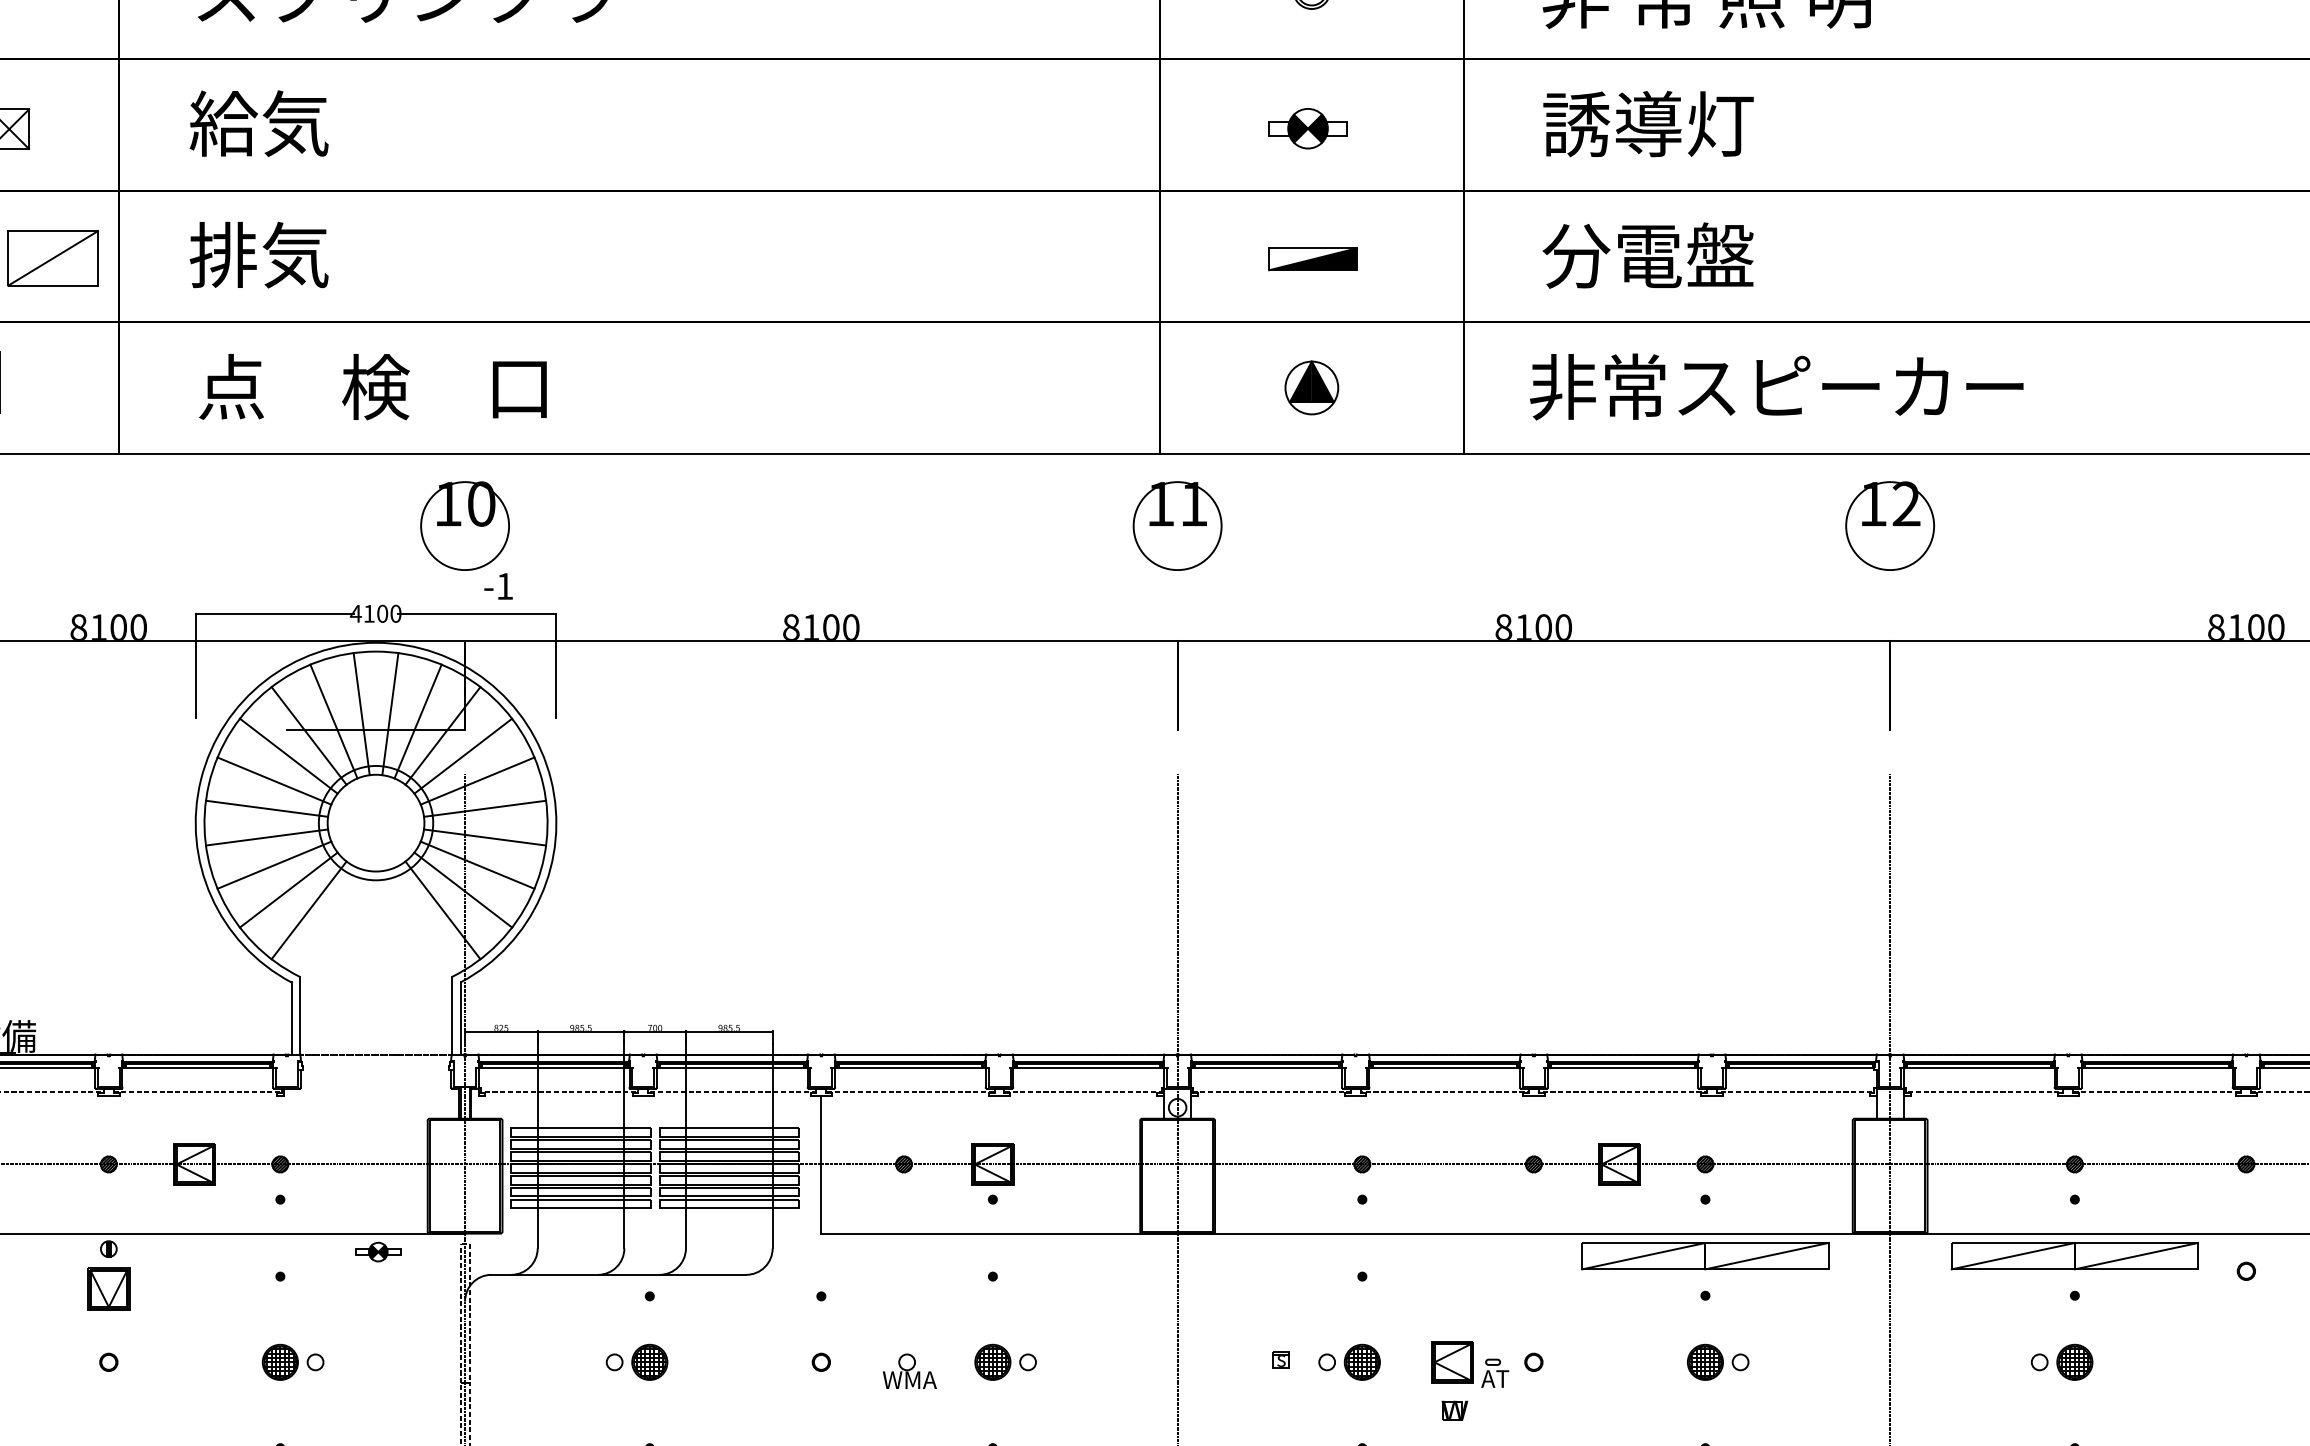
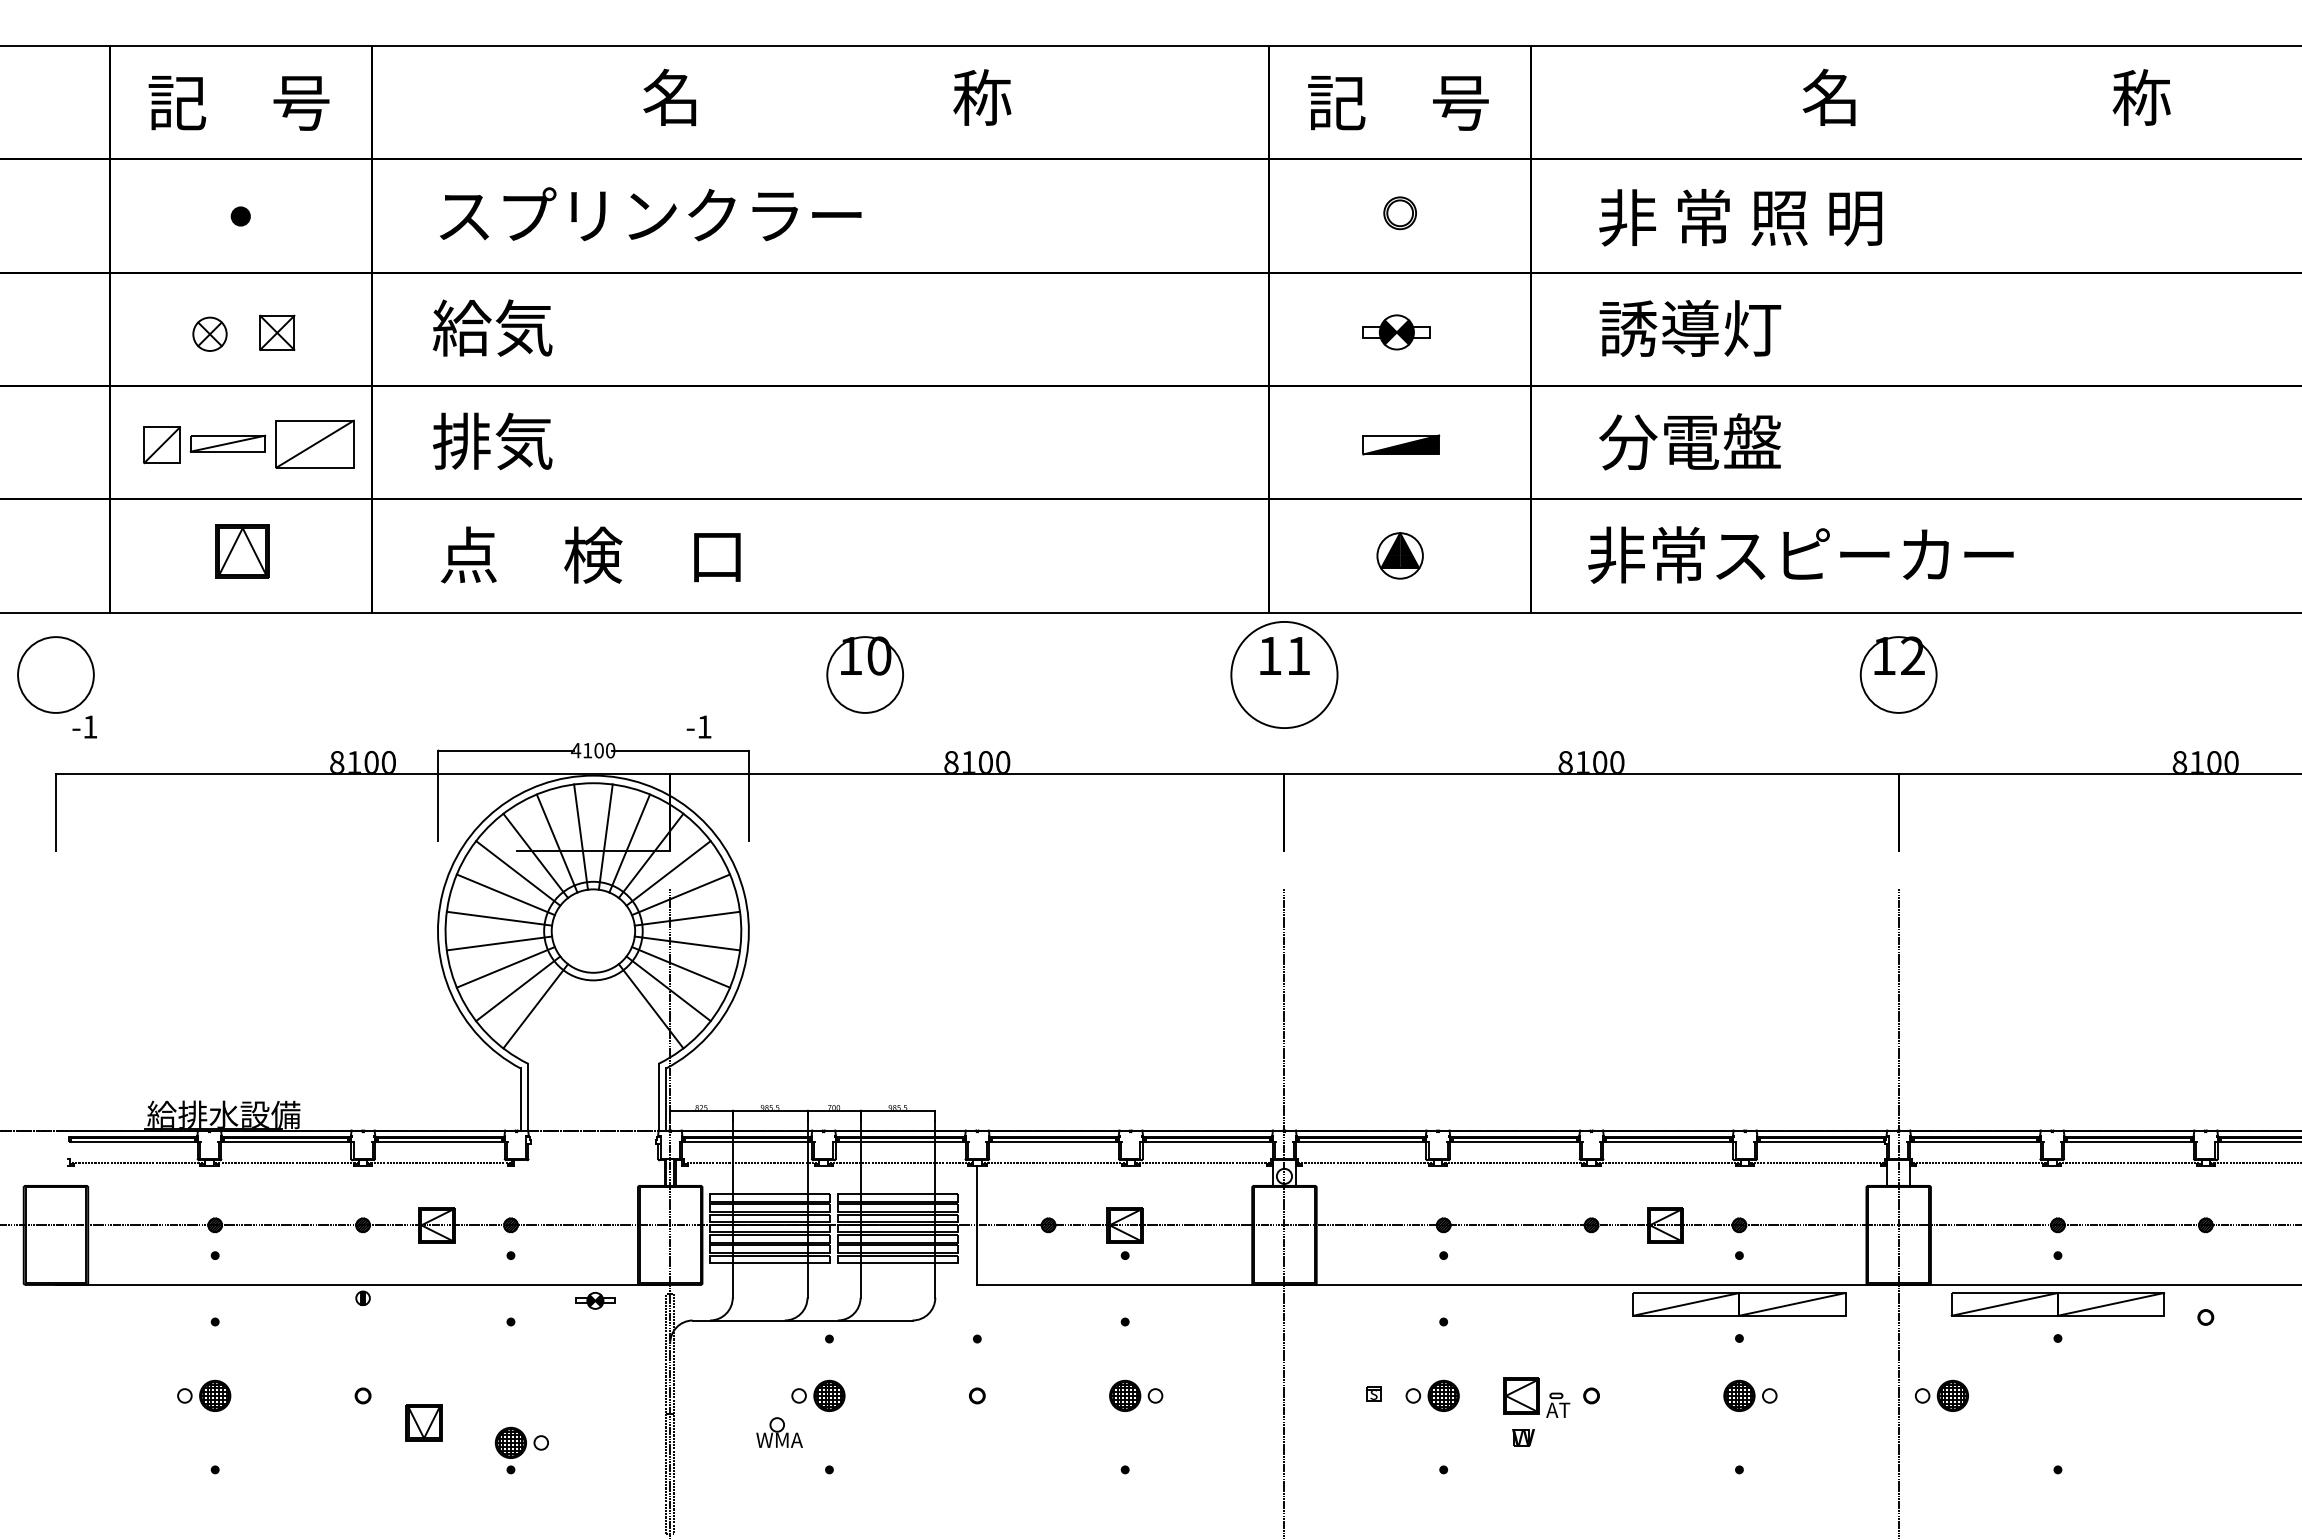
part: (464, 525) -> (864, 674), moved
circle: (1177, 525) -> (1284, 674), size x1.4
part: (108, 1288) -> (423, 1422), moved
part: (292, 1361) -> (521, 1442), moved
part: (2061, 1361) -> (1941, 1395), moved
part: (909, 1371) -> (779, 1432), moved

